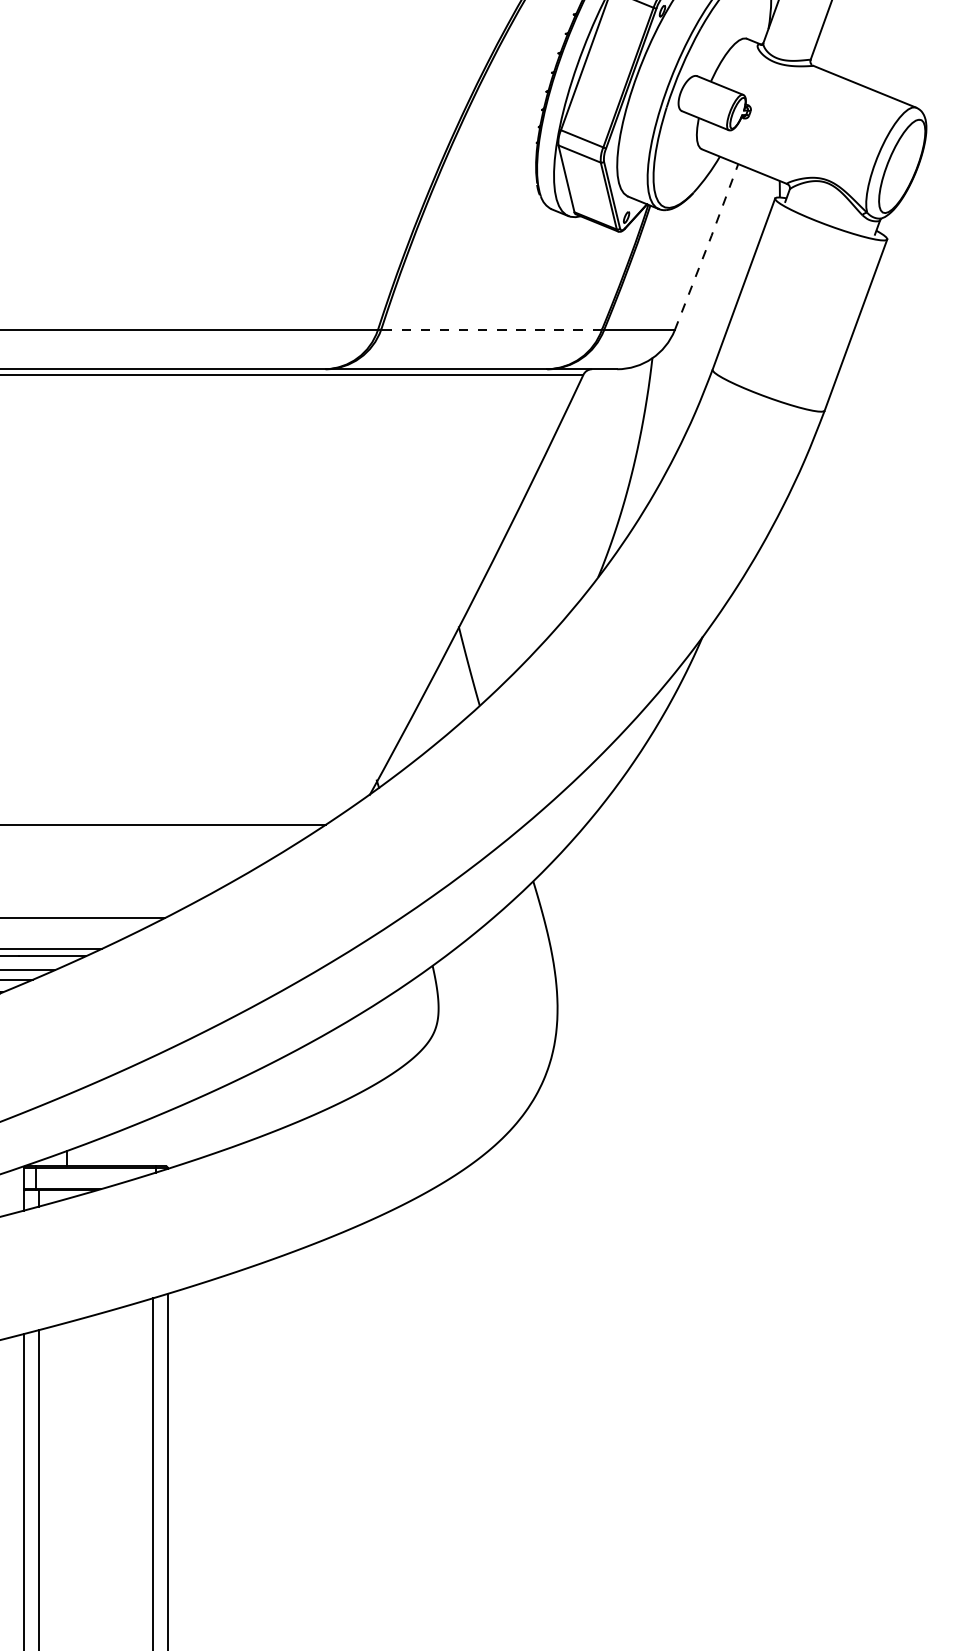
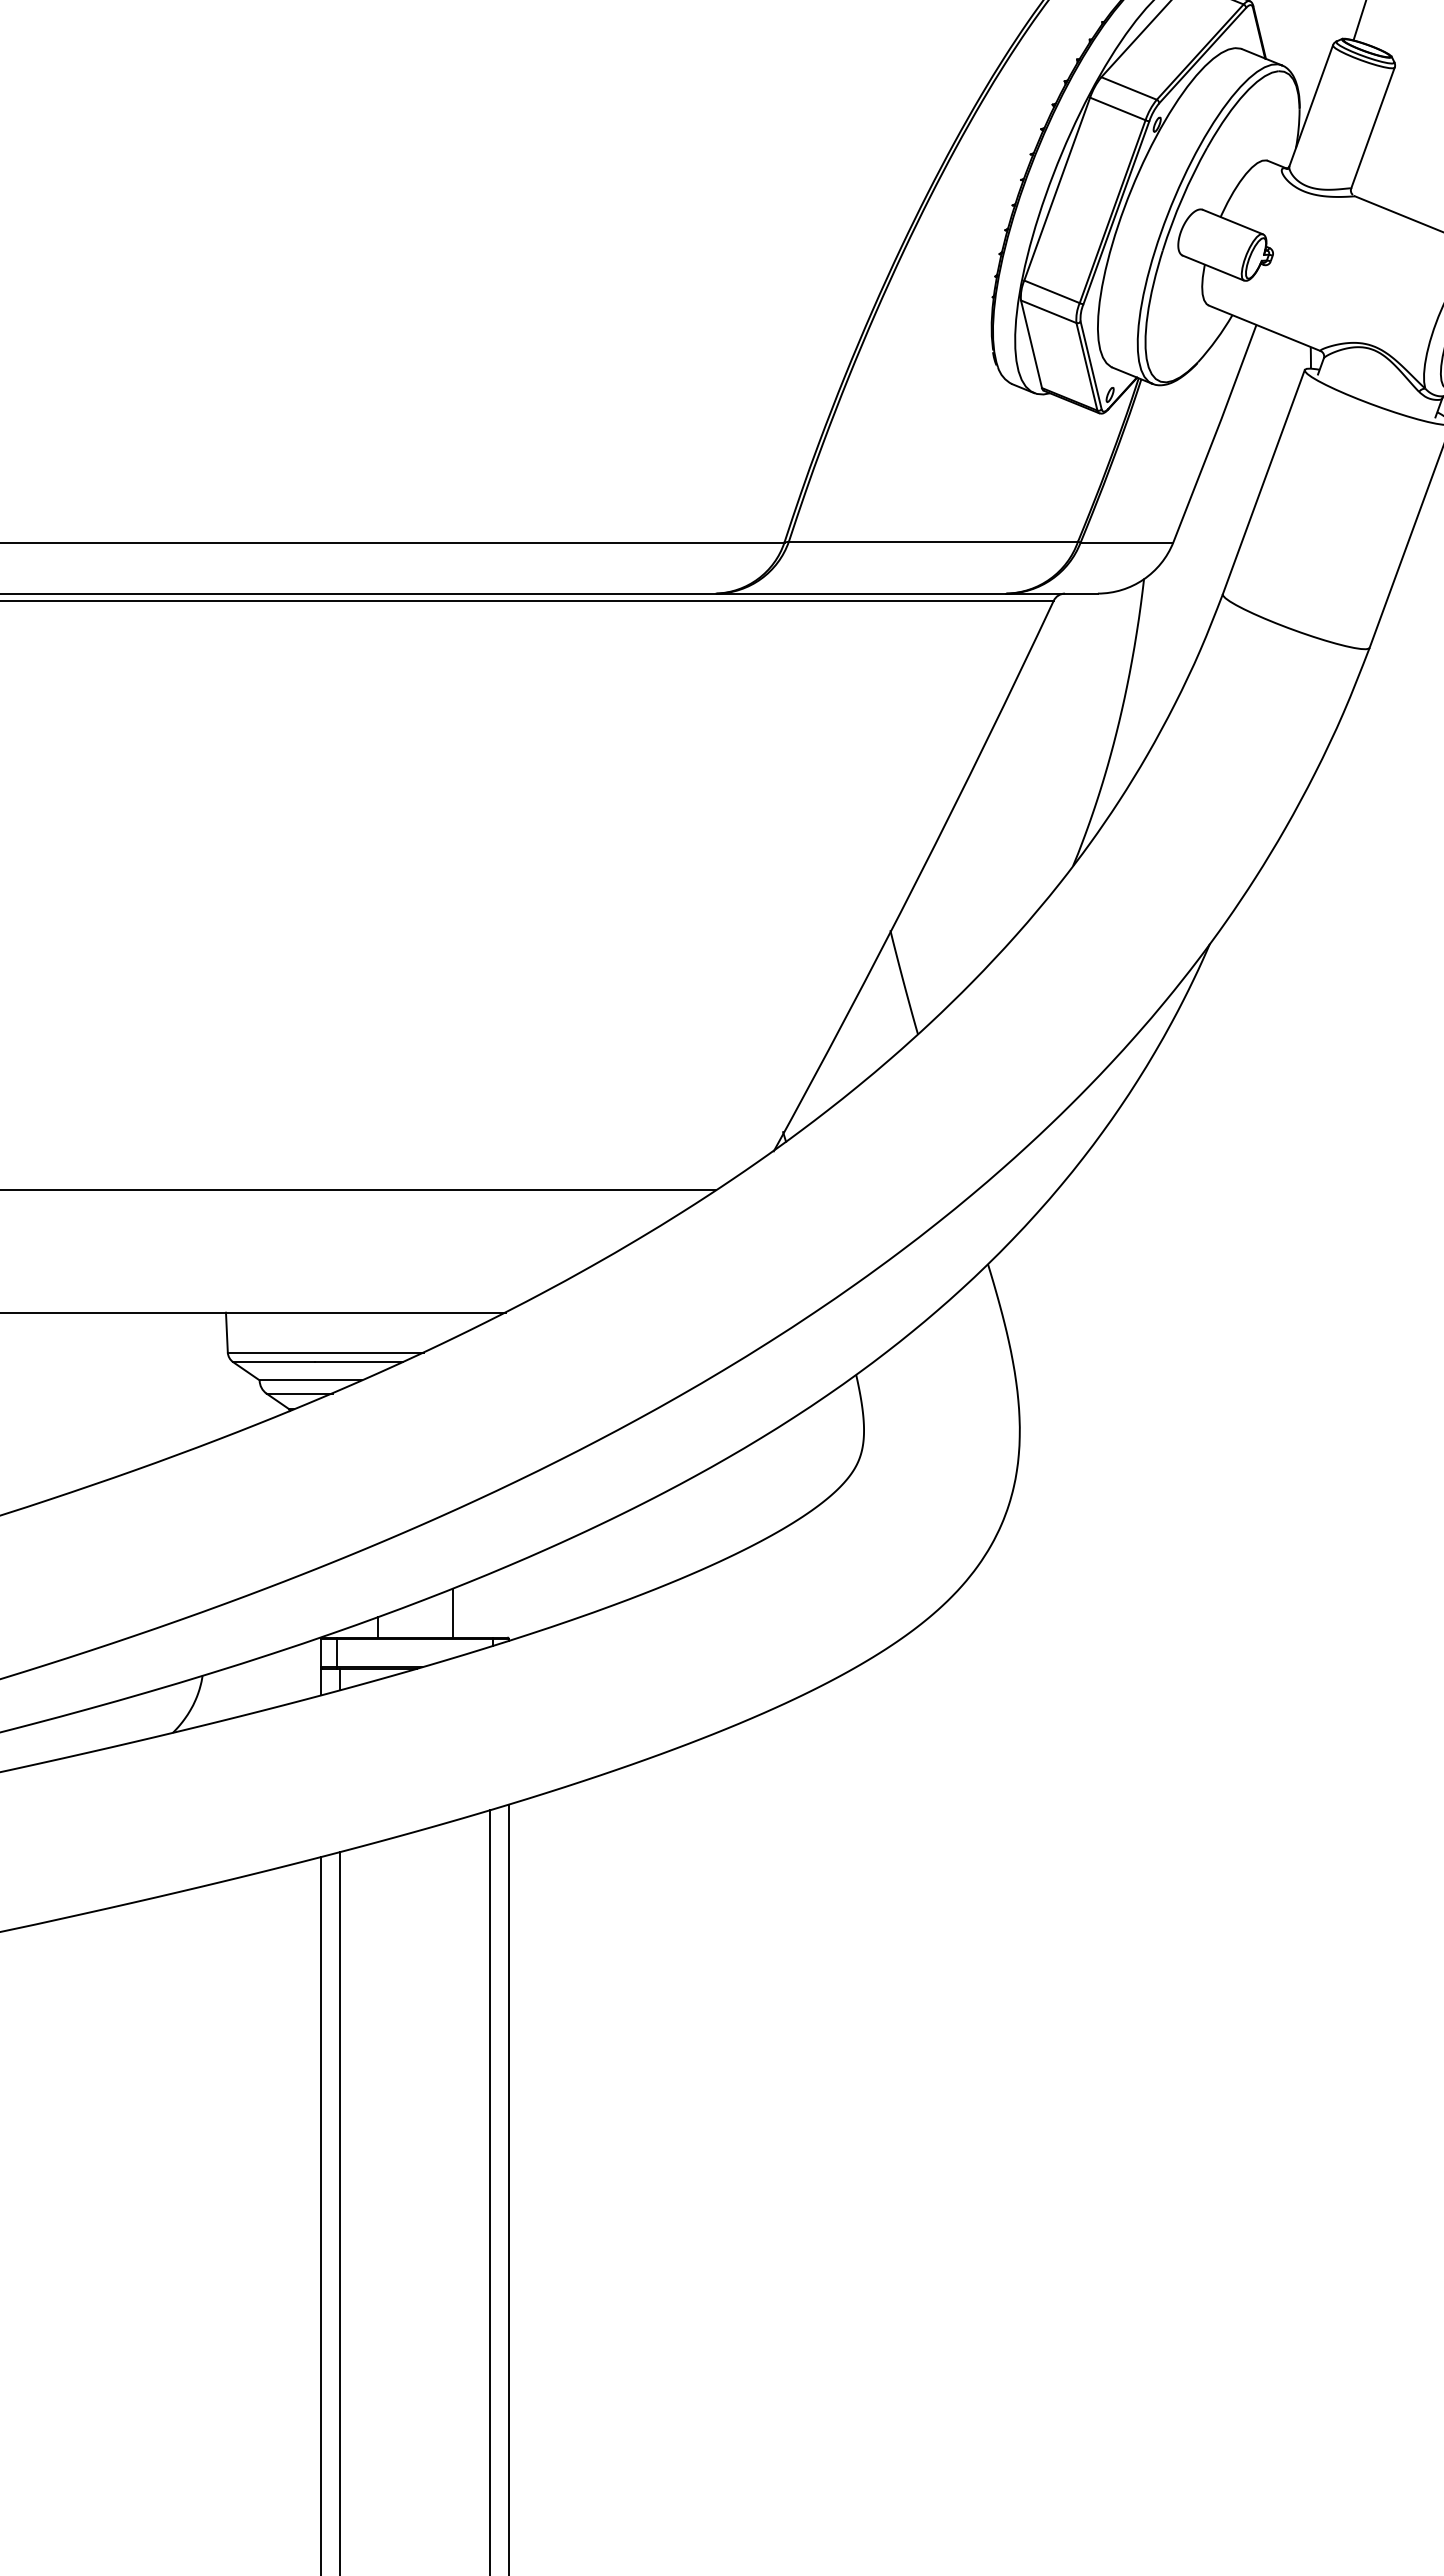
line: (707, 246) -> (1216, 432), dashed -> solid
line: (491, 329) -> (933, 541), dashed -> solid
line: (124, 1147) -> (452, 1612), added

